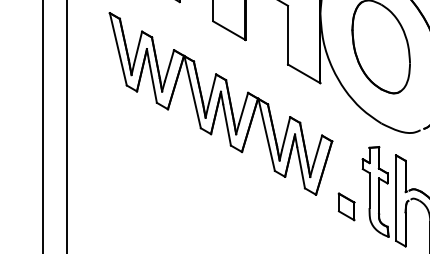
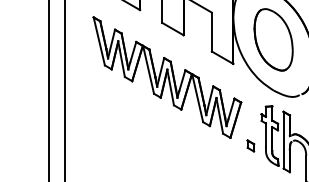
part: (346, 206) -> (250, 145), size x0.62

